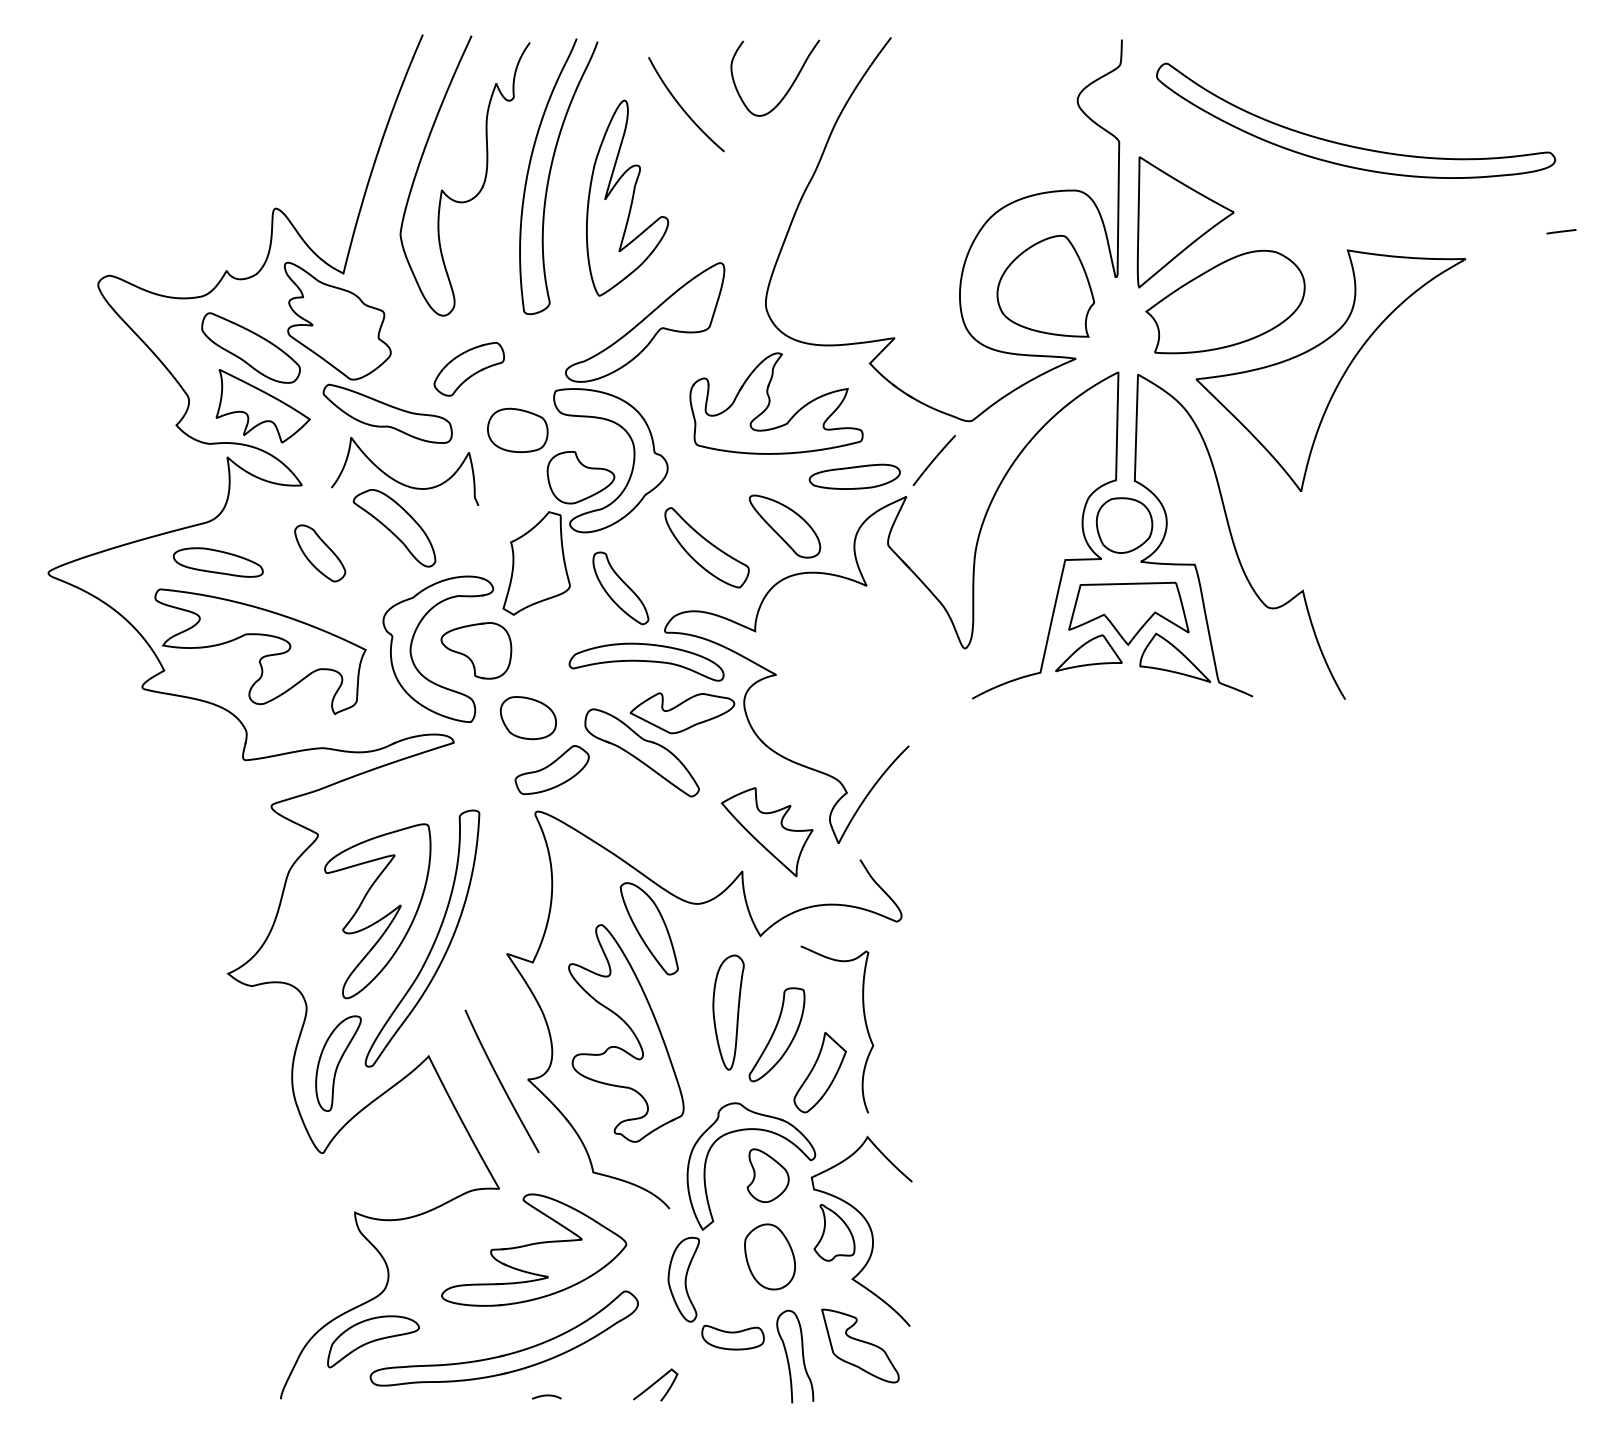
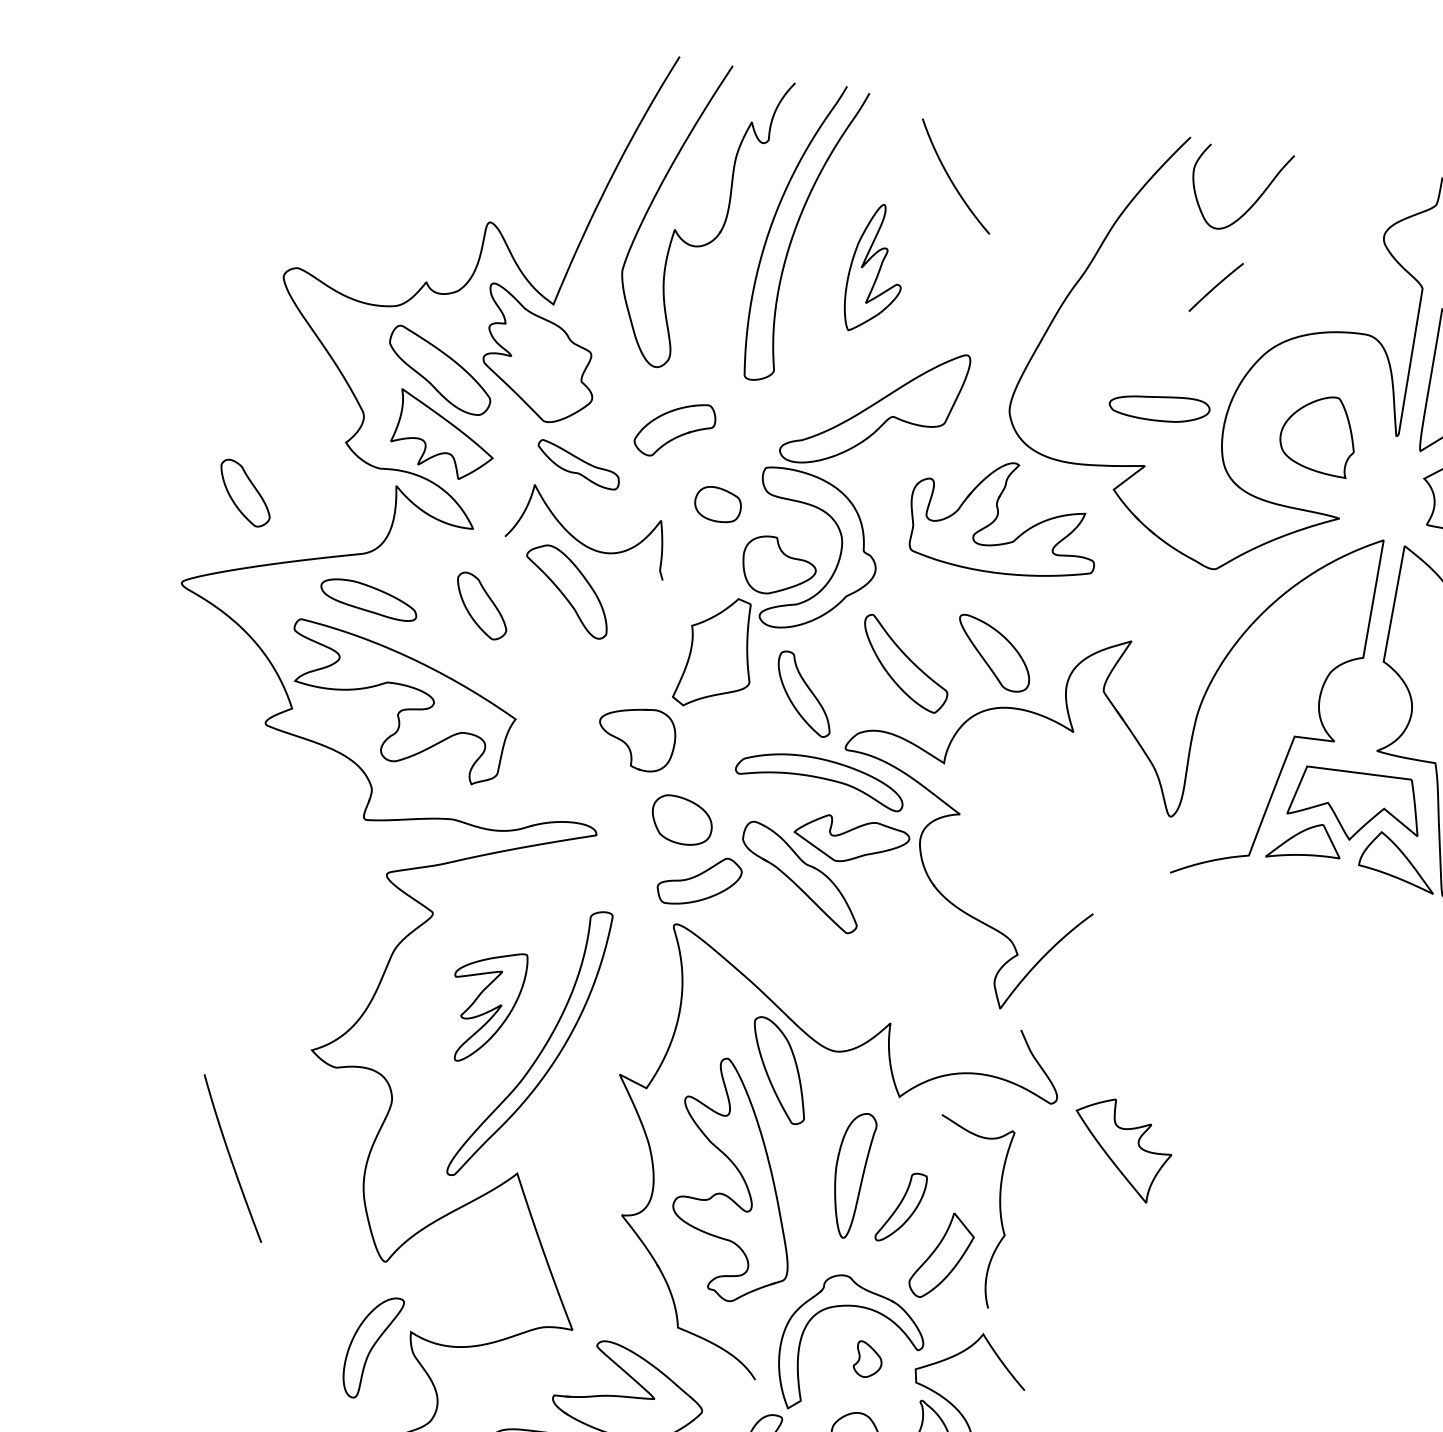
curve: (790, 85) -> (1255, 200), moved
part: (627, 197) -> (876, 268), size x0.6
part: (1045, 286) -> (1318, 434), size x0.7
part: (387, 413) -> (578, 464), size x0.6
part: (517, 430) -> (717, 504), size x0.7
line: (933, 460) -> (1215, 287), moved
part: (854, 476) -> (1159, 407), moved
part: (93, 484) -> (245, 493), added
part: (1124, 525) -> (1365, 708), removed
part: (412, 644) -> (567, 721), removed
part: (766, 832) -> (1120, 1149), moved
part: (377, 911) -> (485, 1006), size x0.6
part: (776, 1034) -> (900, 1207), size x0.7
part: (338, 1063) -> (372, 1347), moved
curve: (501, 1081) -> (232, 1158), moved
part: (767, 1175) -> (867, 1359), size x0.6

